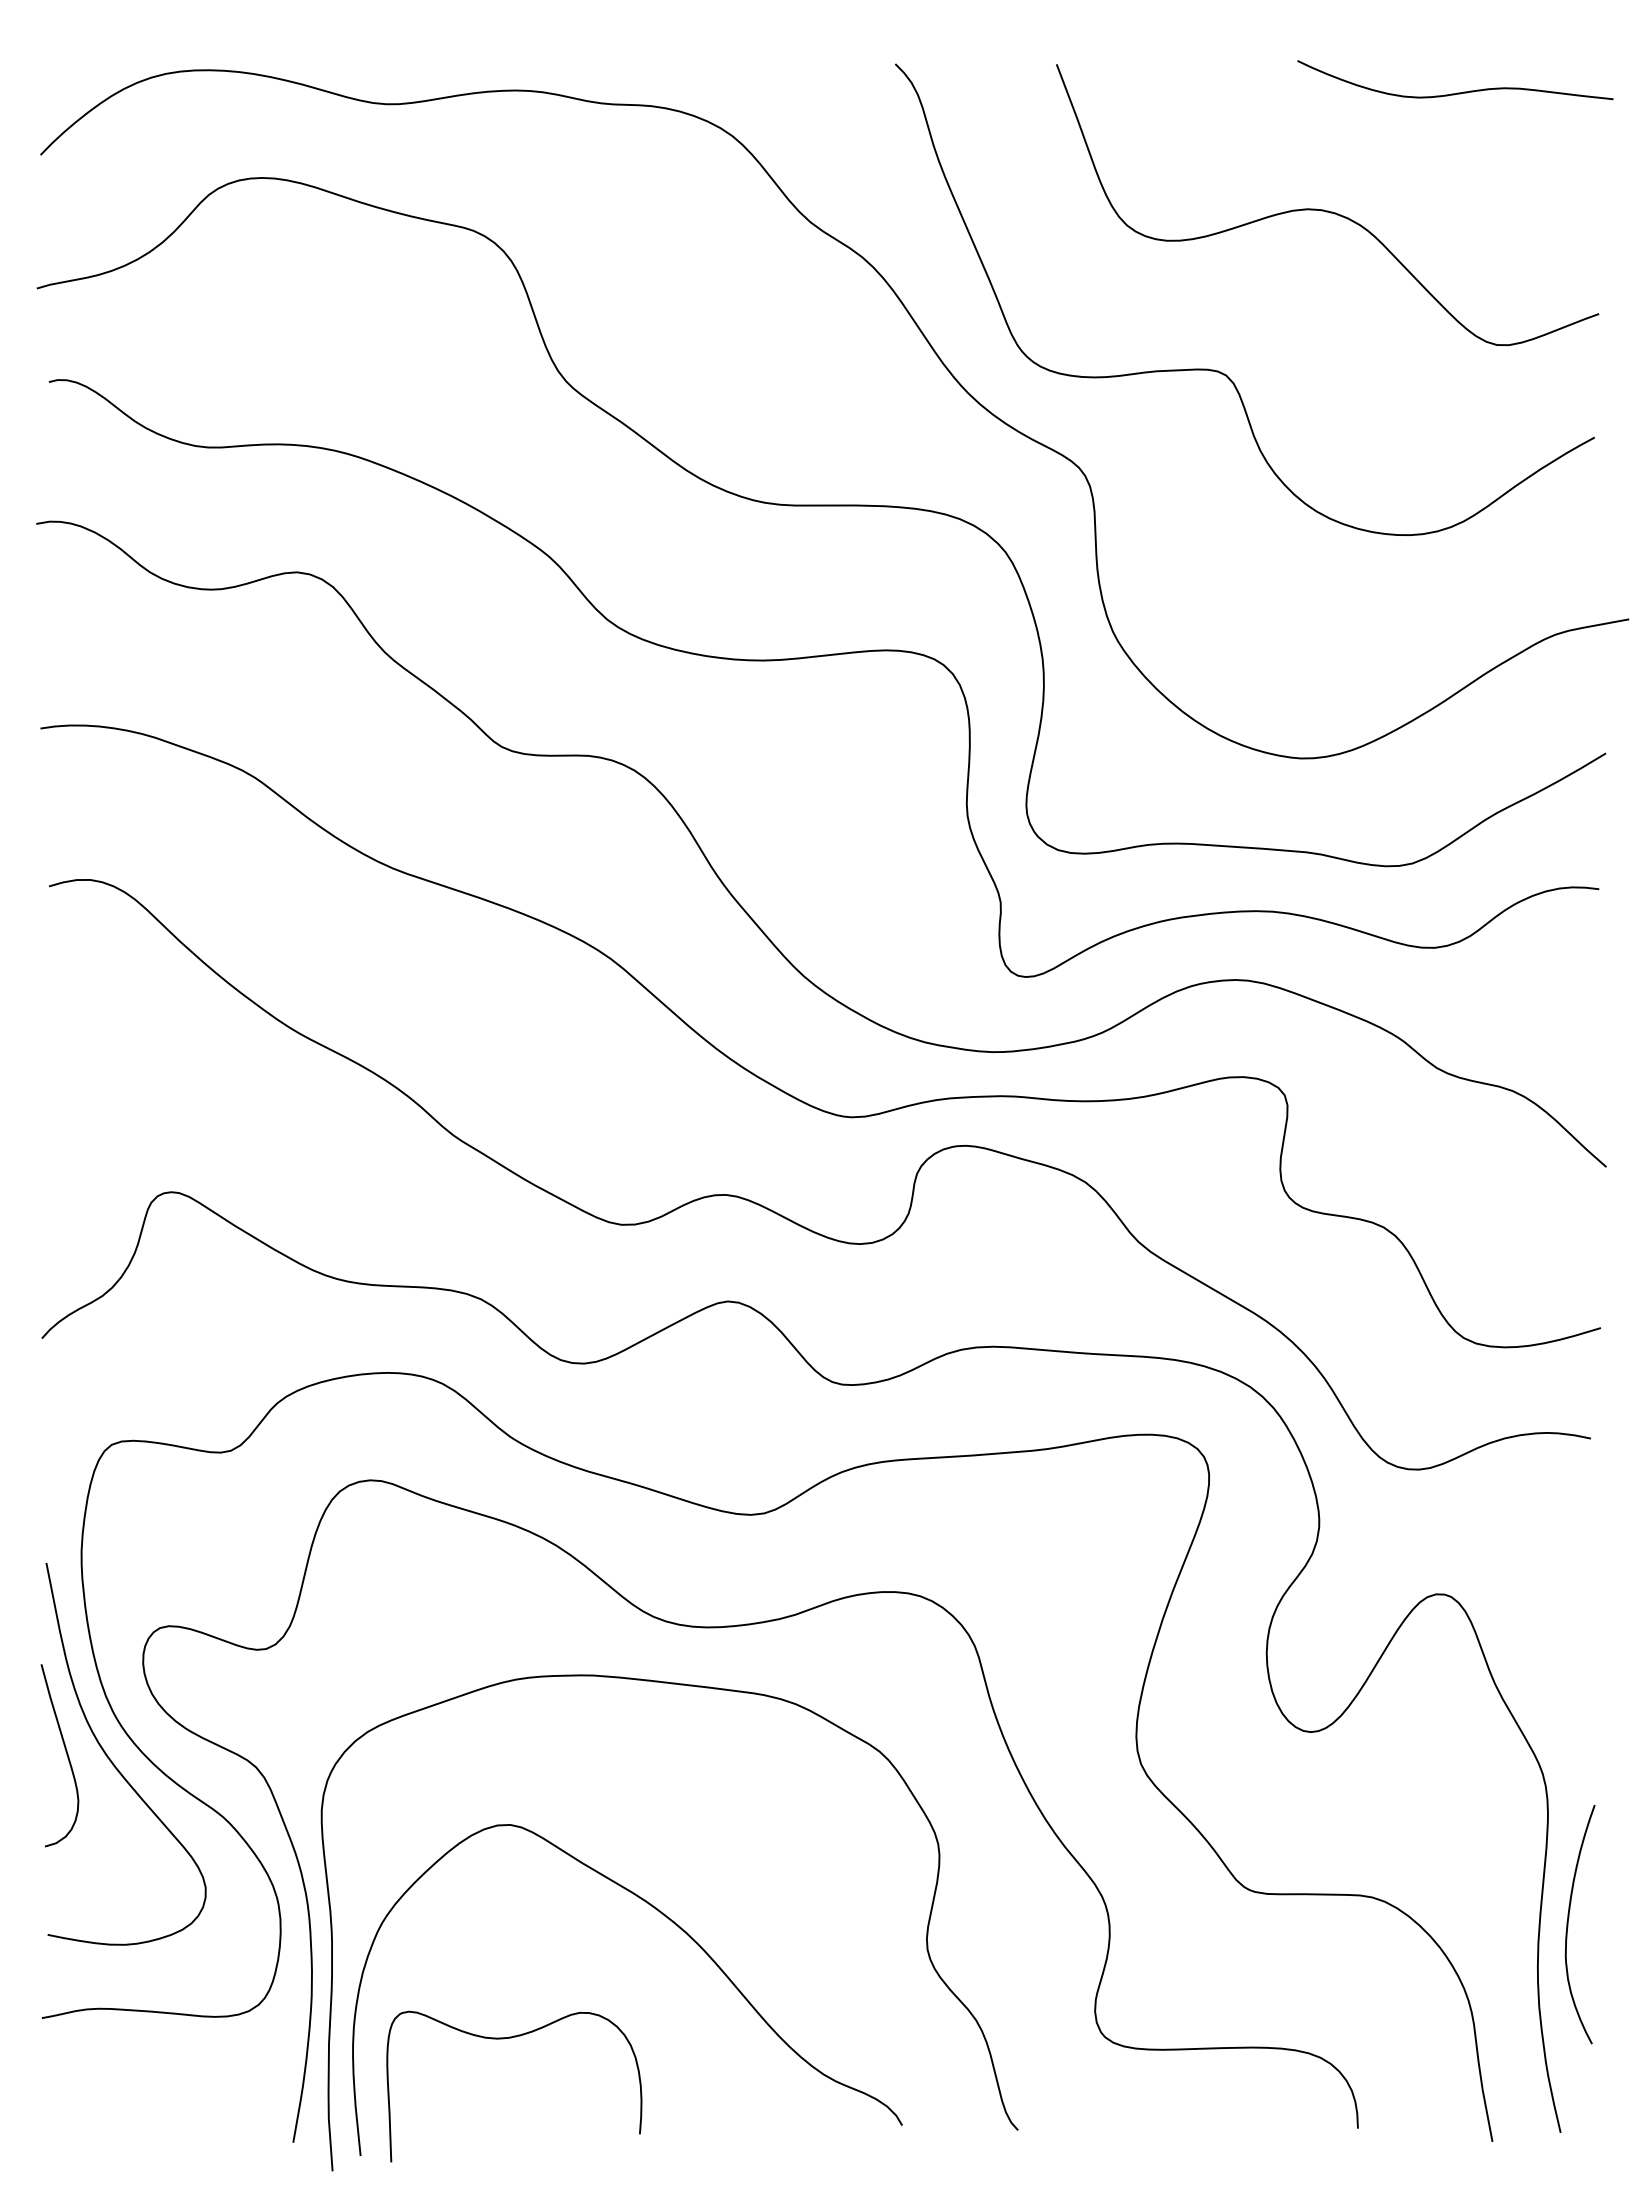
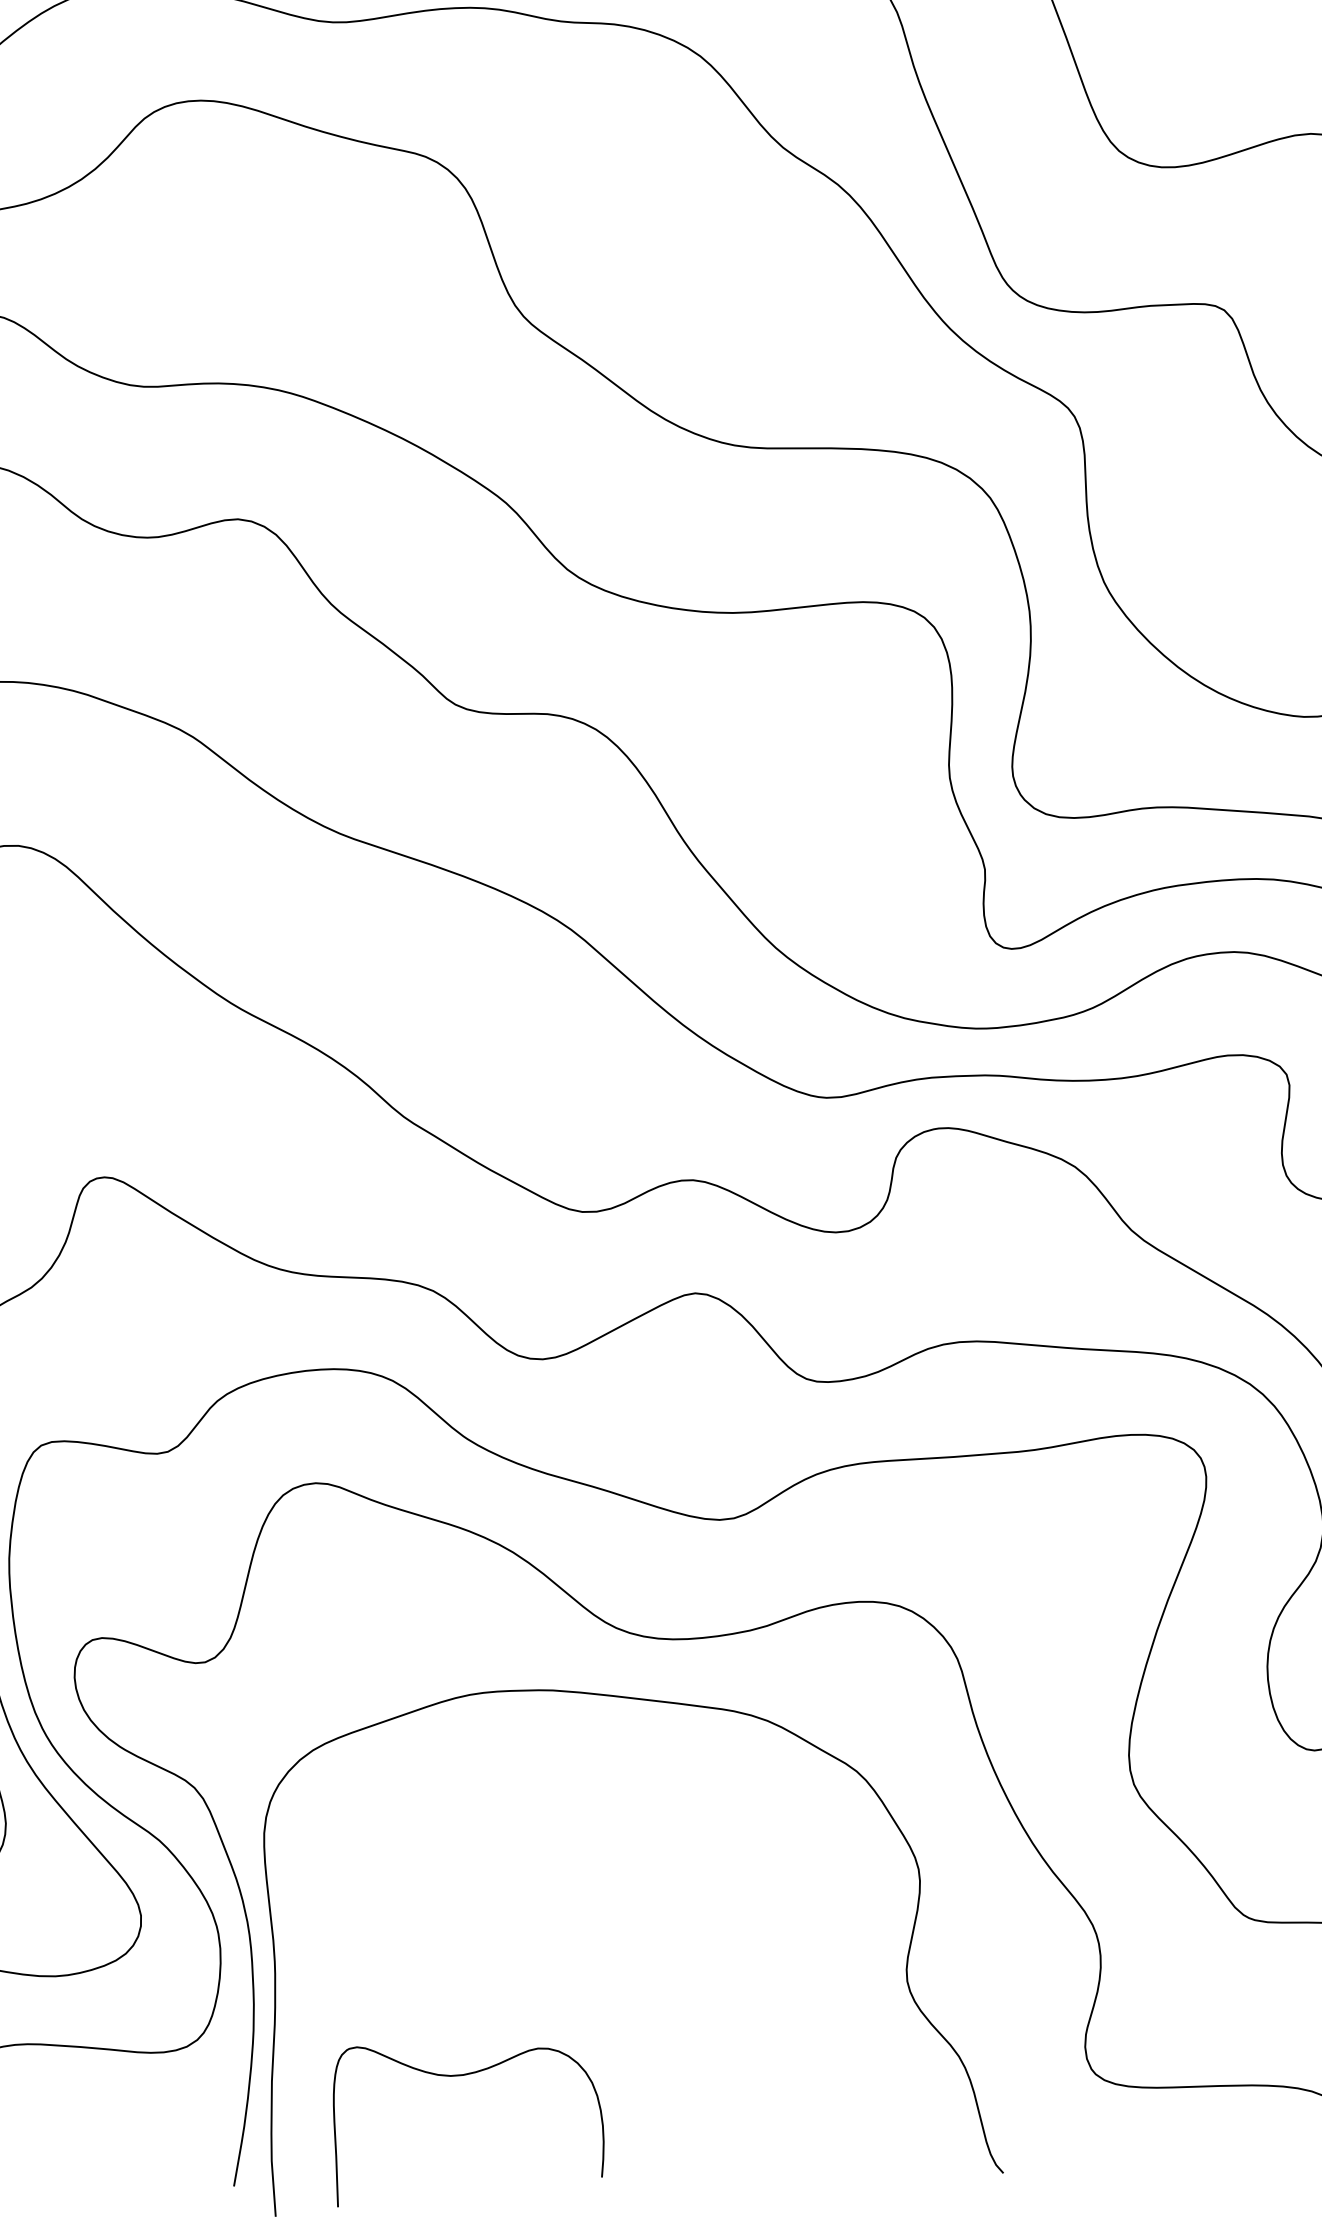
curve: (681, 1930) -> (646, 1961), removed

